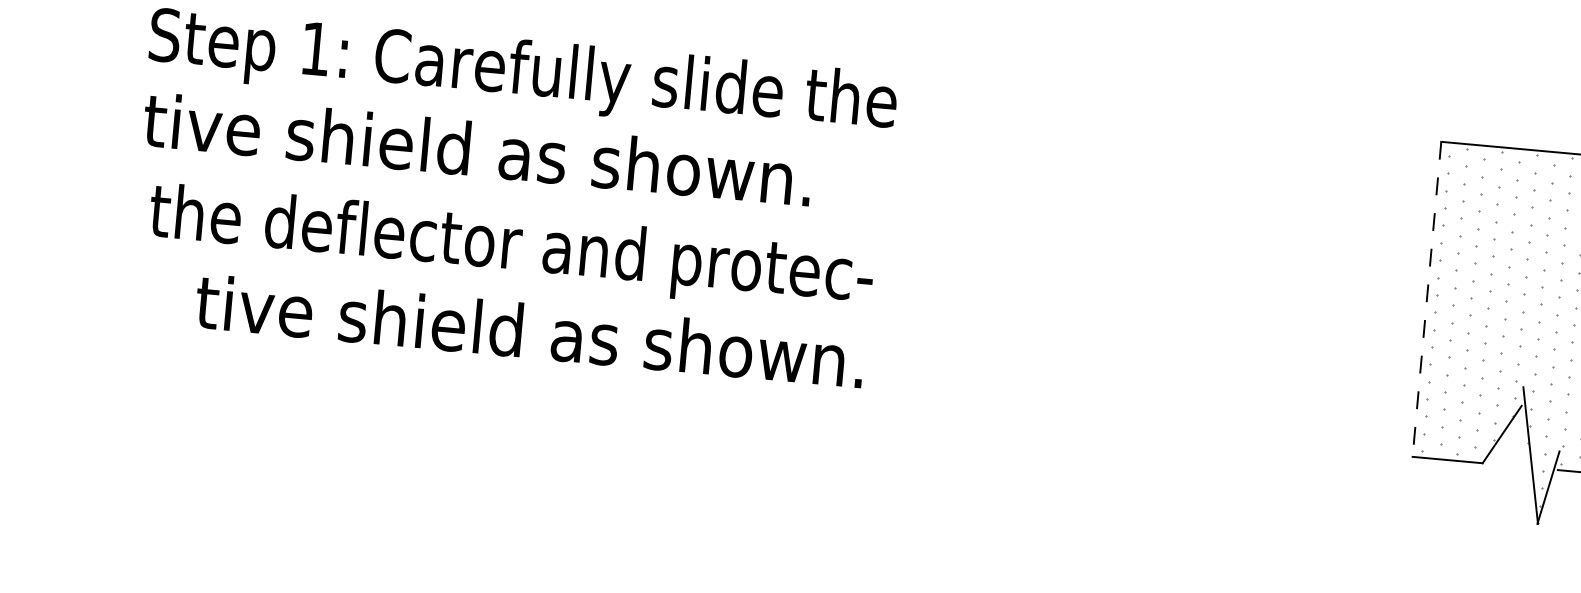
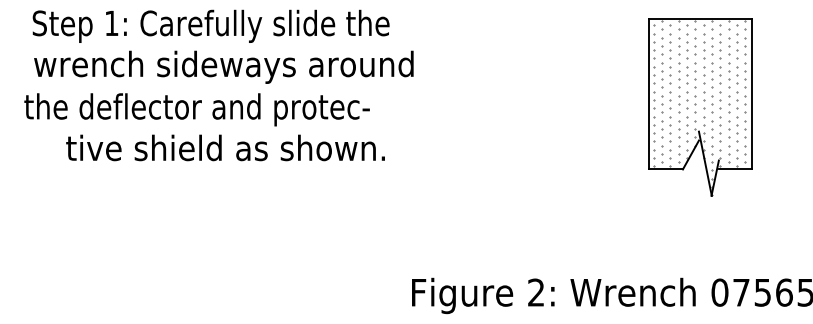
text: (541, 160) -> (223, 66), tive shield as shown. -> wrench sideways around
text: (509, 248) -> (196, 109), moved
line: (1426, 300) -> (649, 94), dashed -> solid

